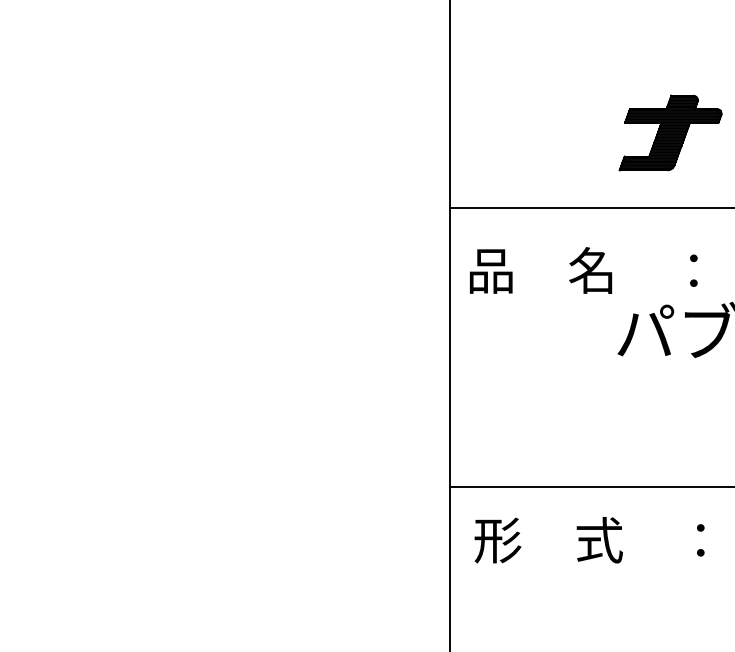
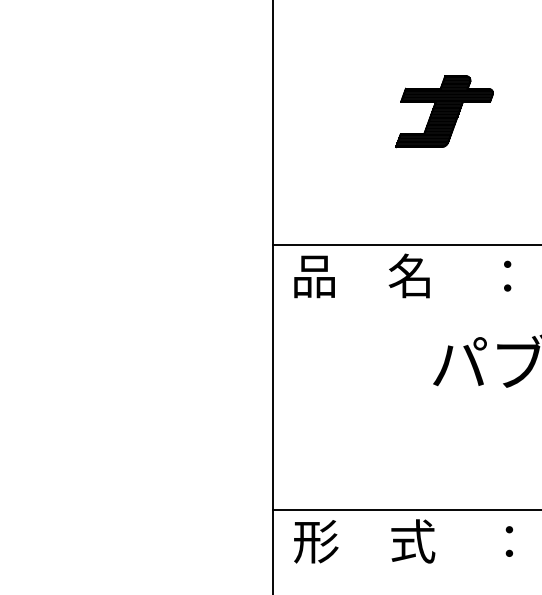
part: (670, 132) -> (444, 111), moved
text: (583, 270) -> (402, 275), moved
text: (589, 540) -> (403, 541), moved

